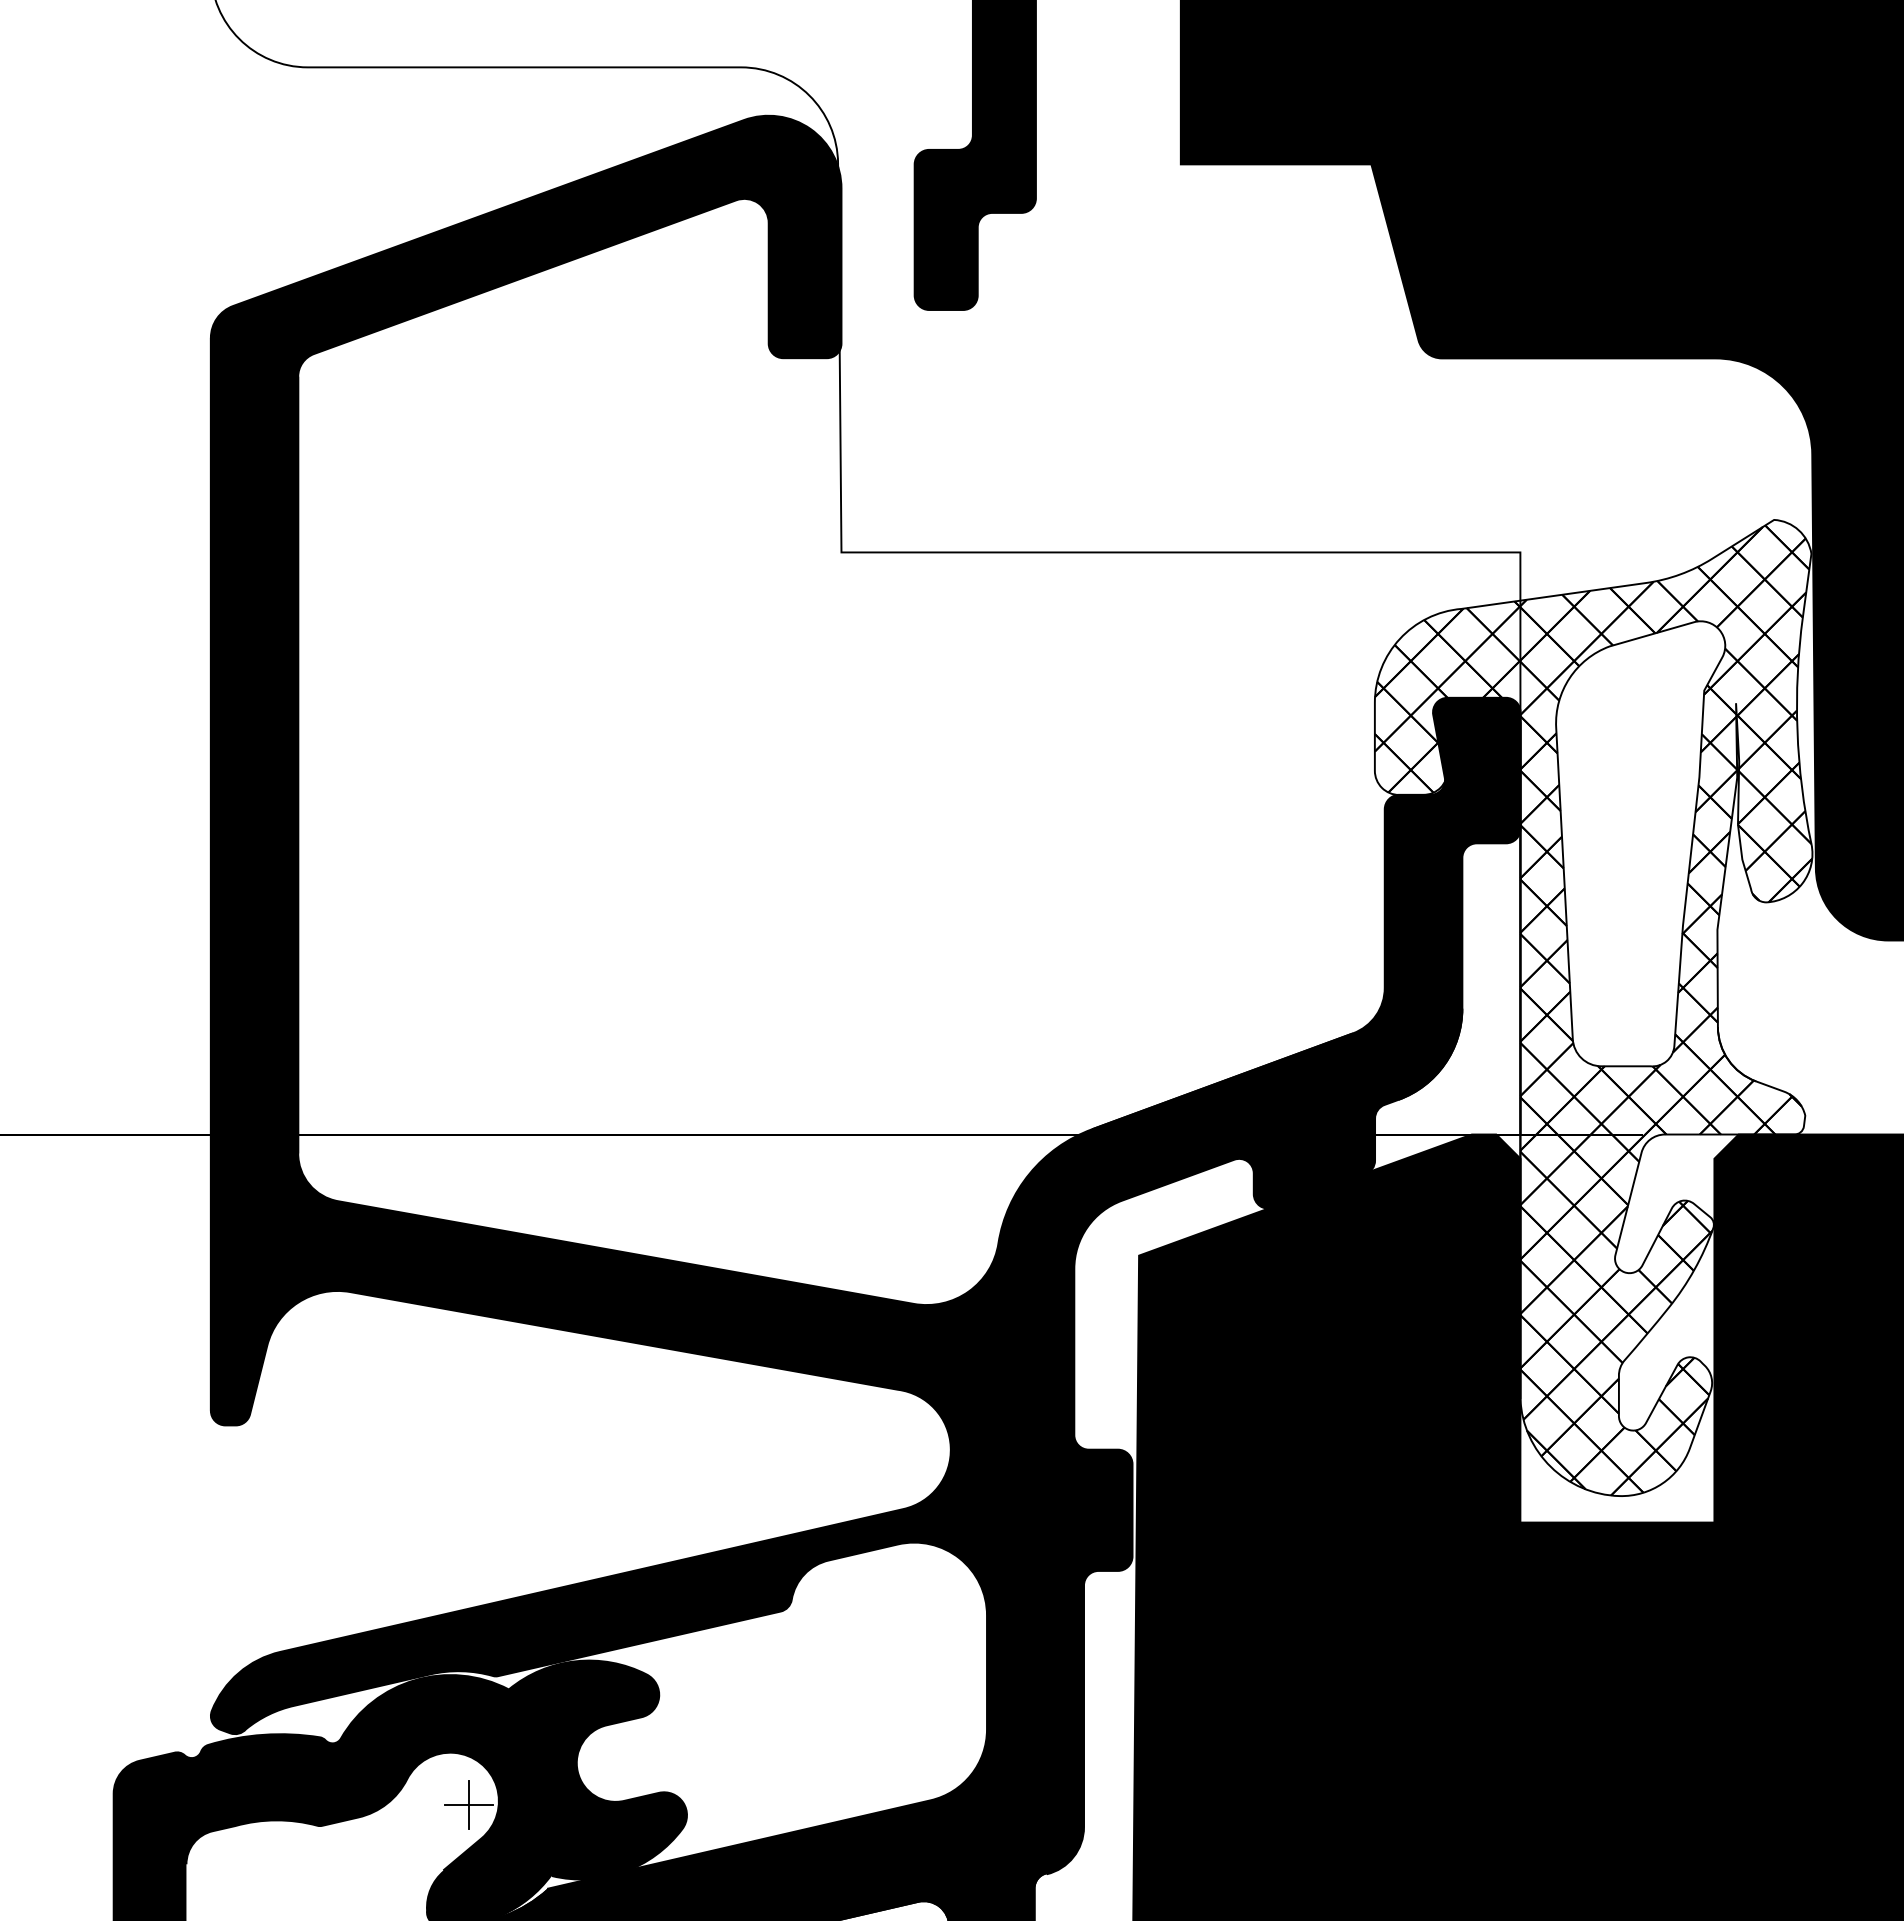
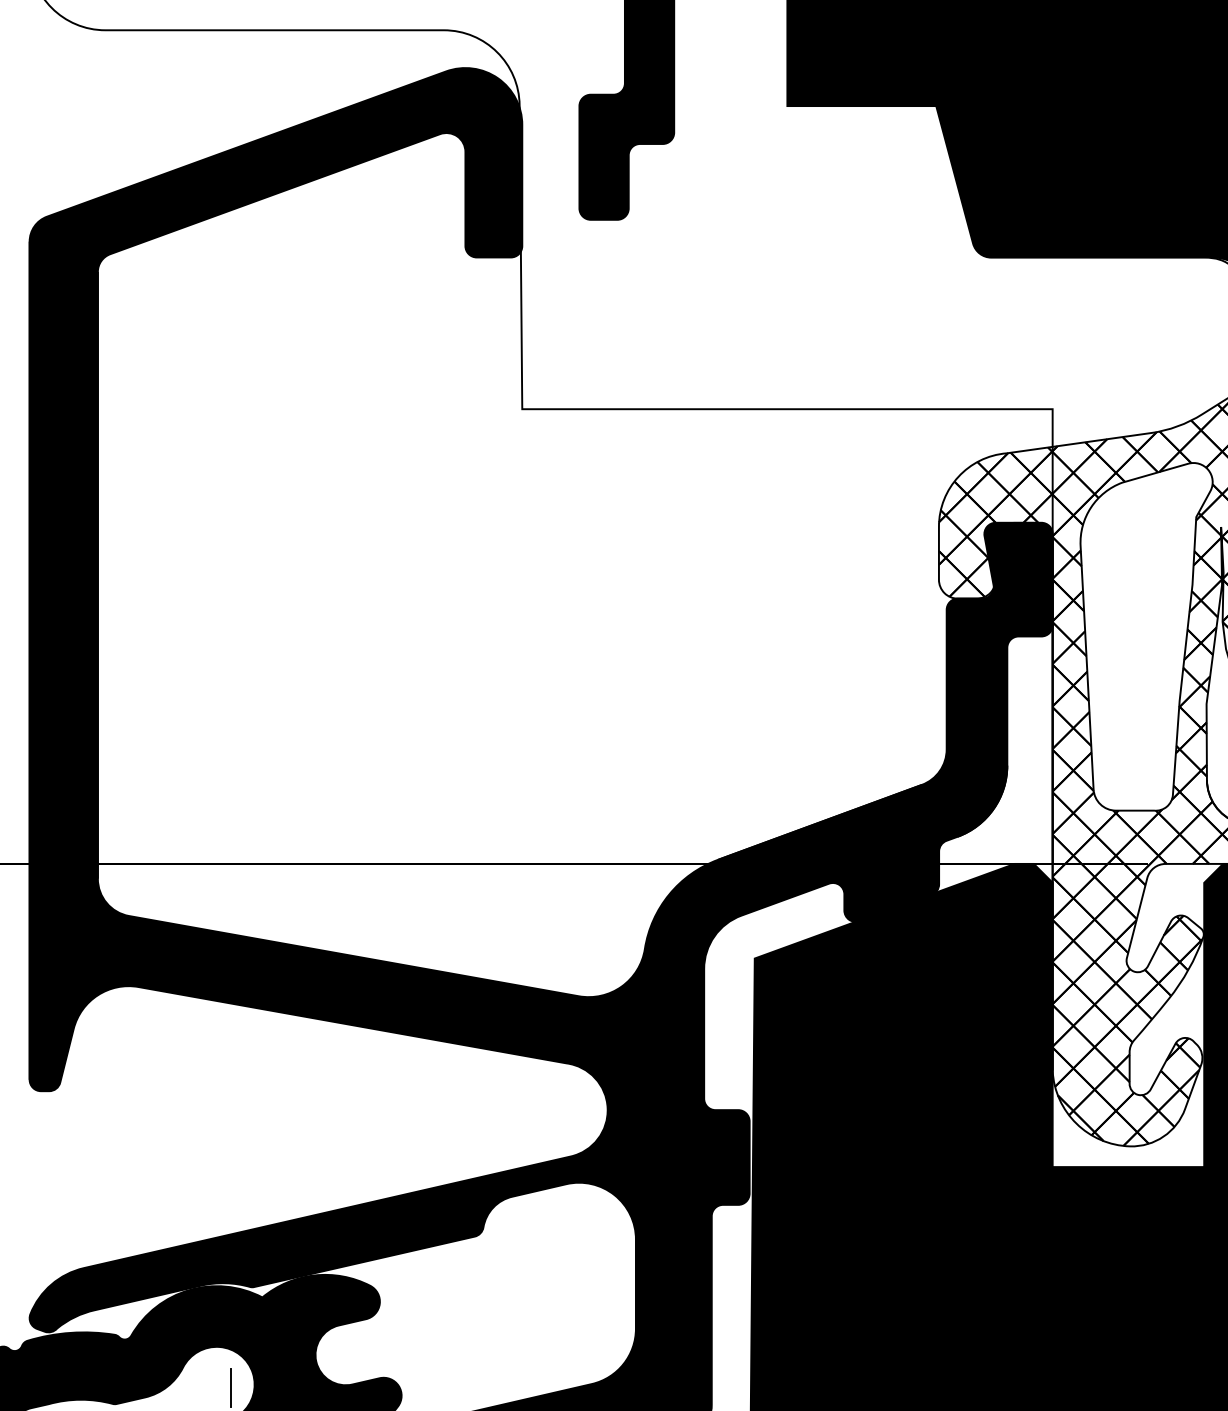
line: (468, 1804) -> (230, 1387), removed

